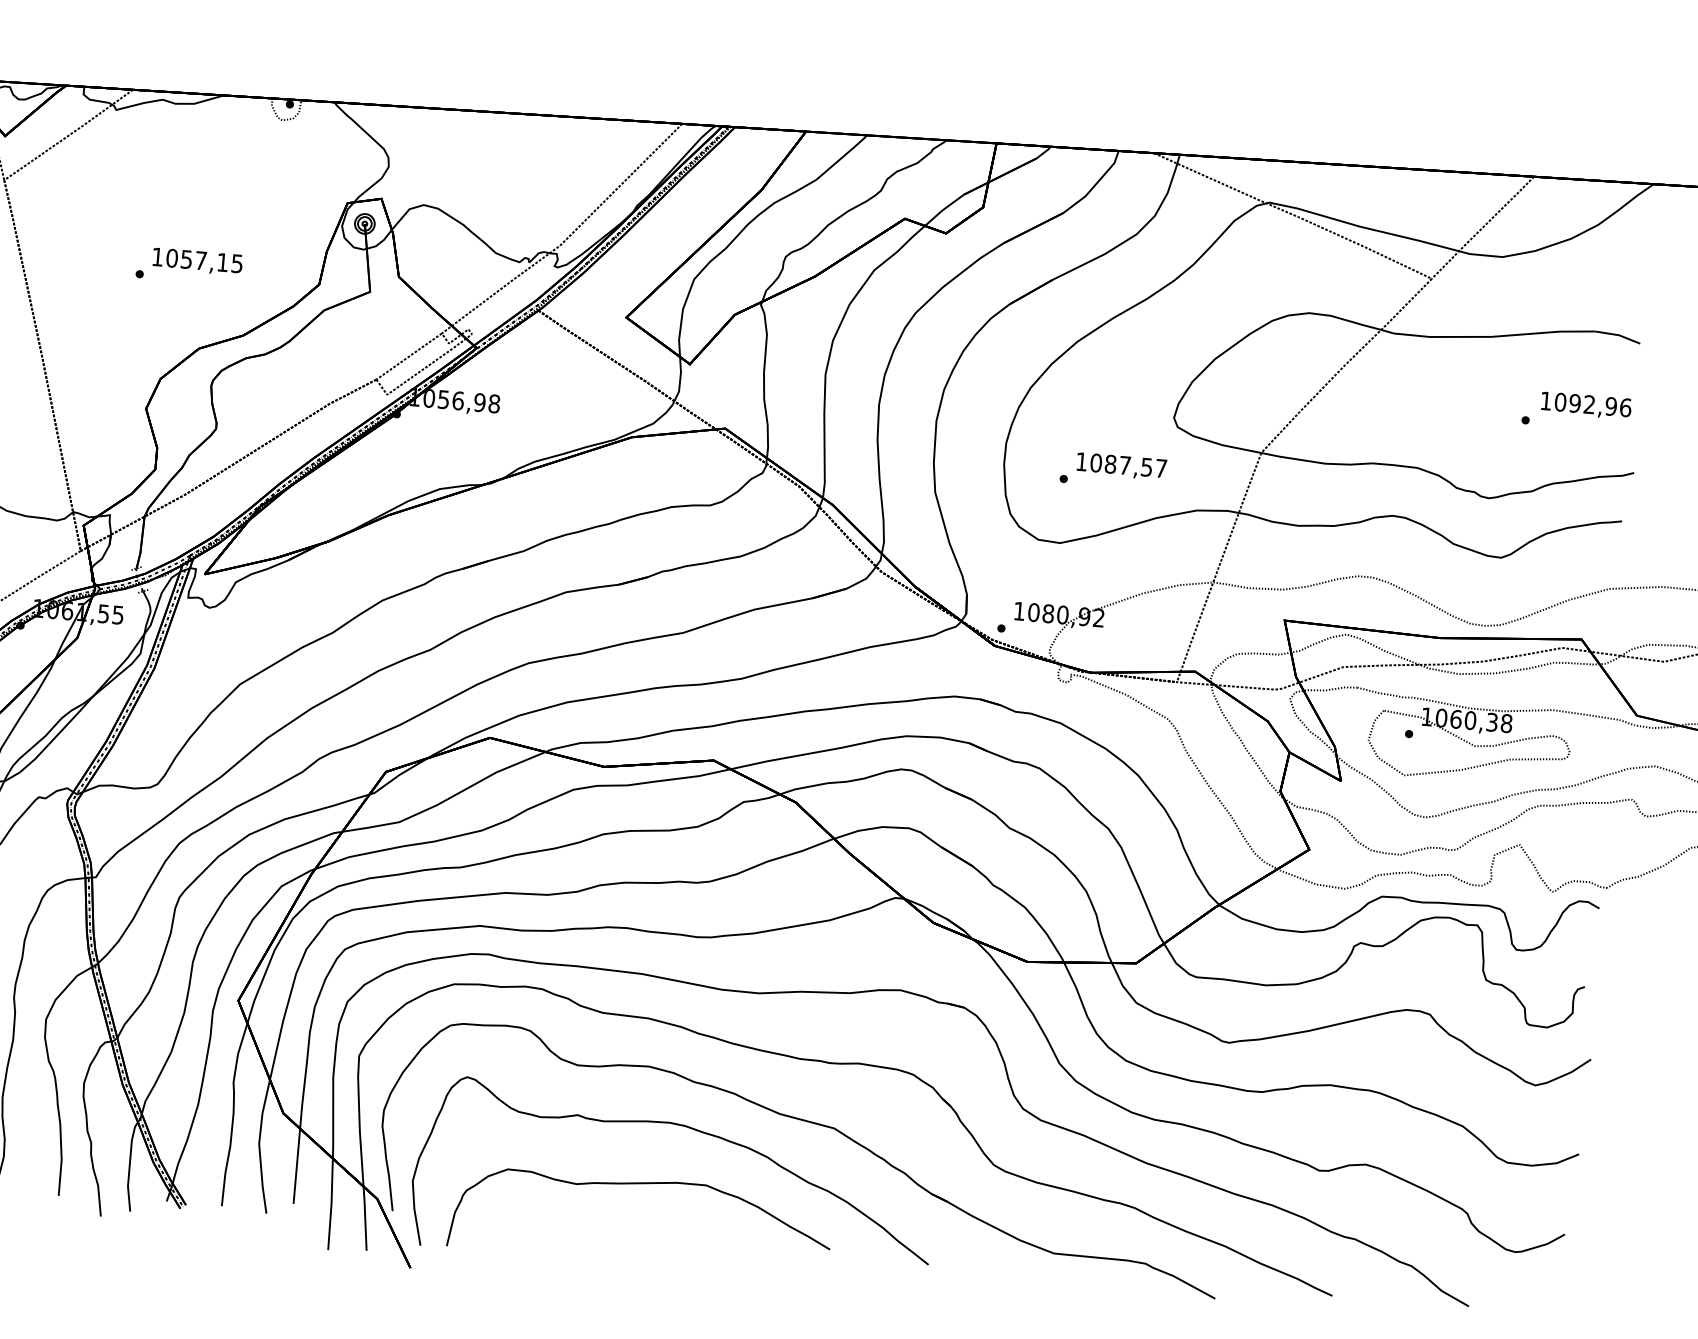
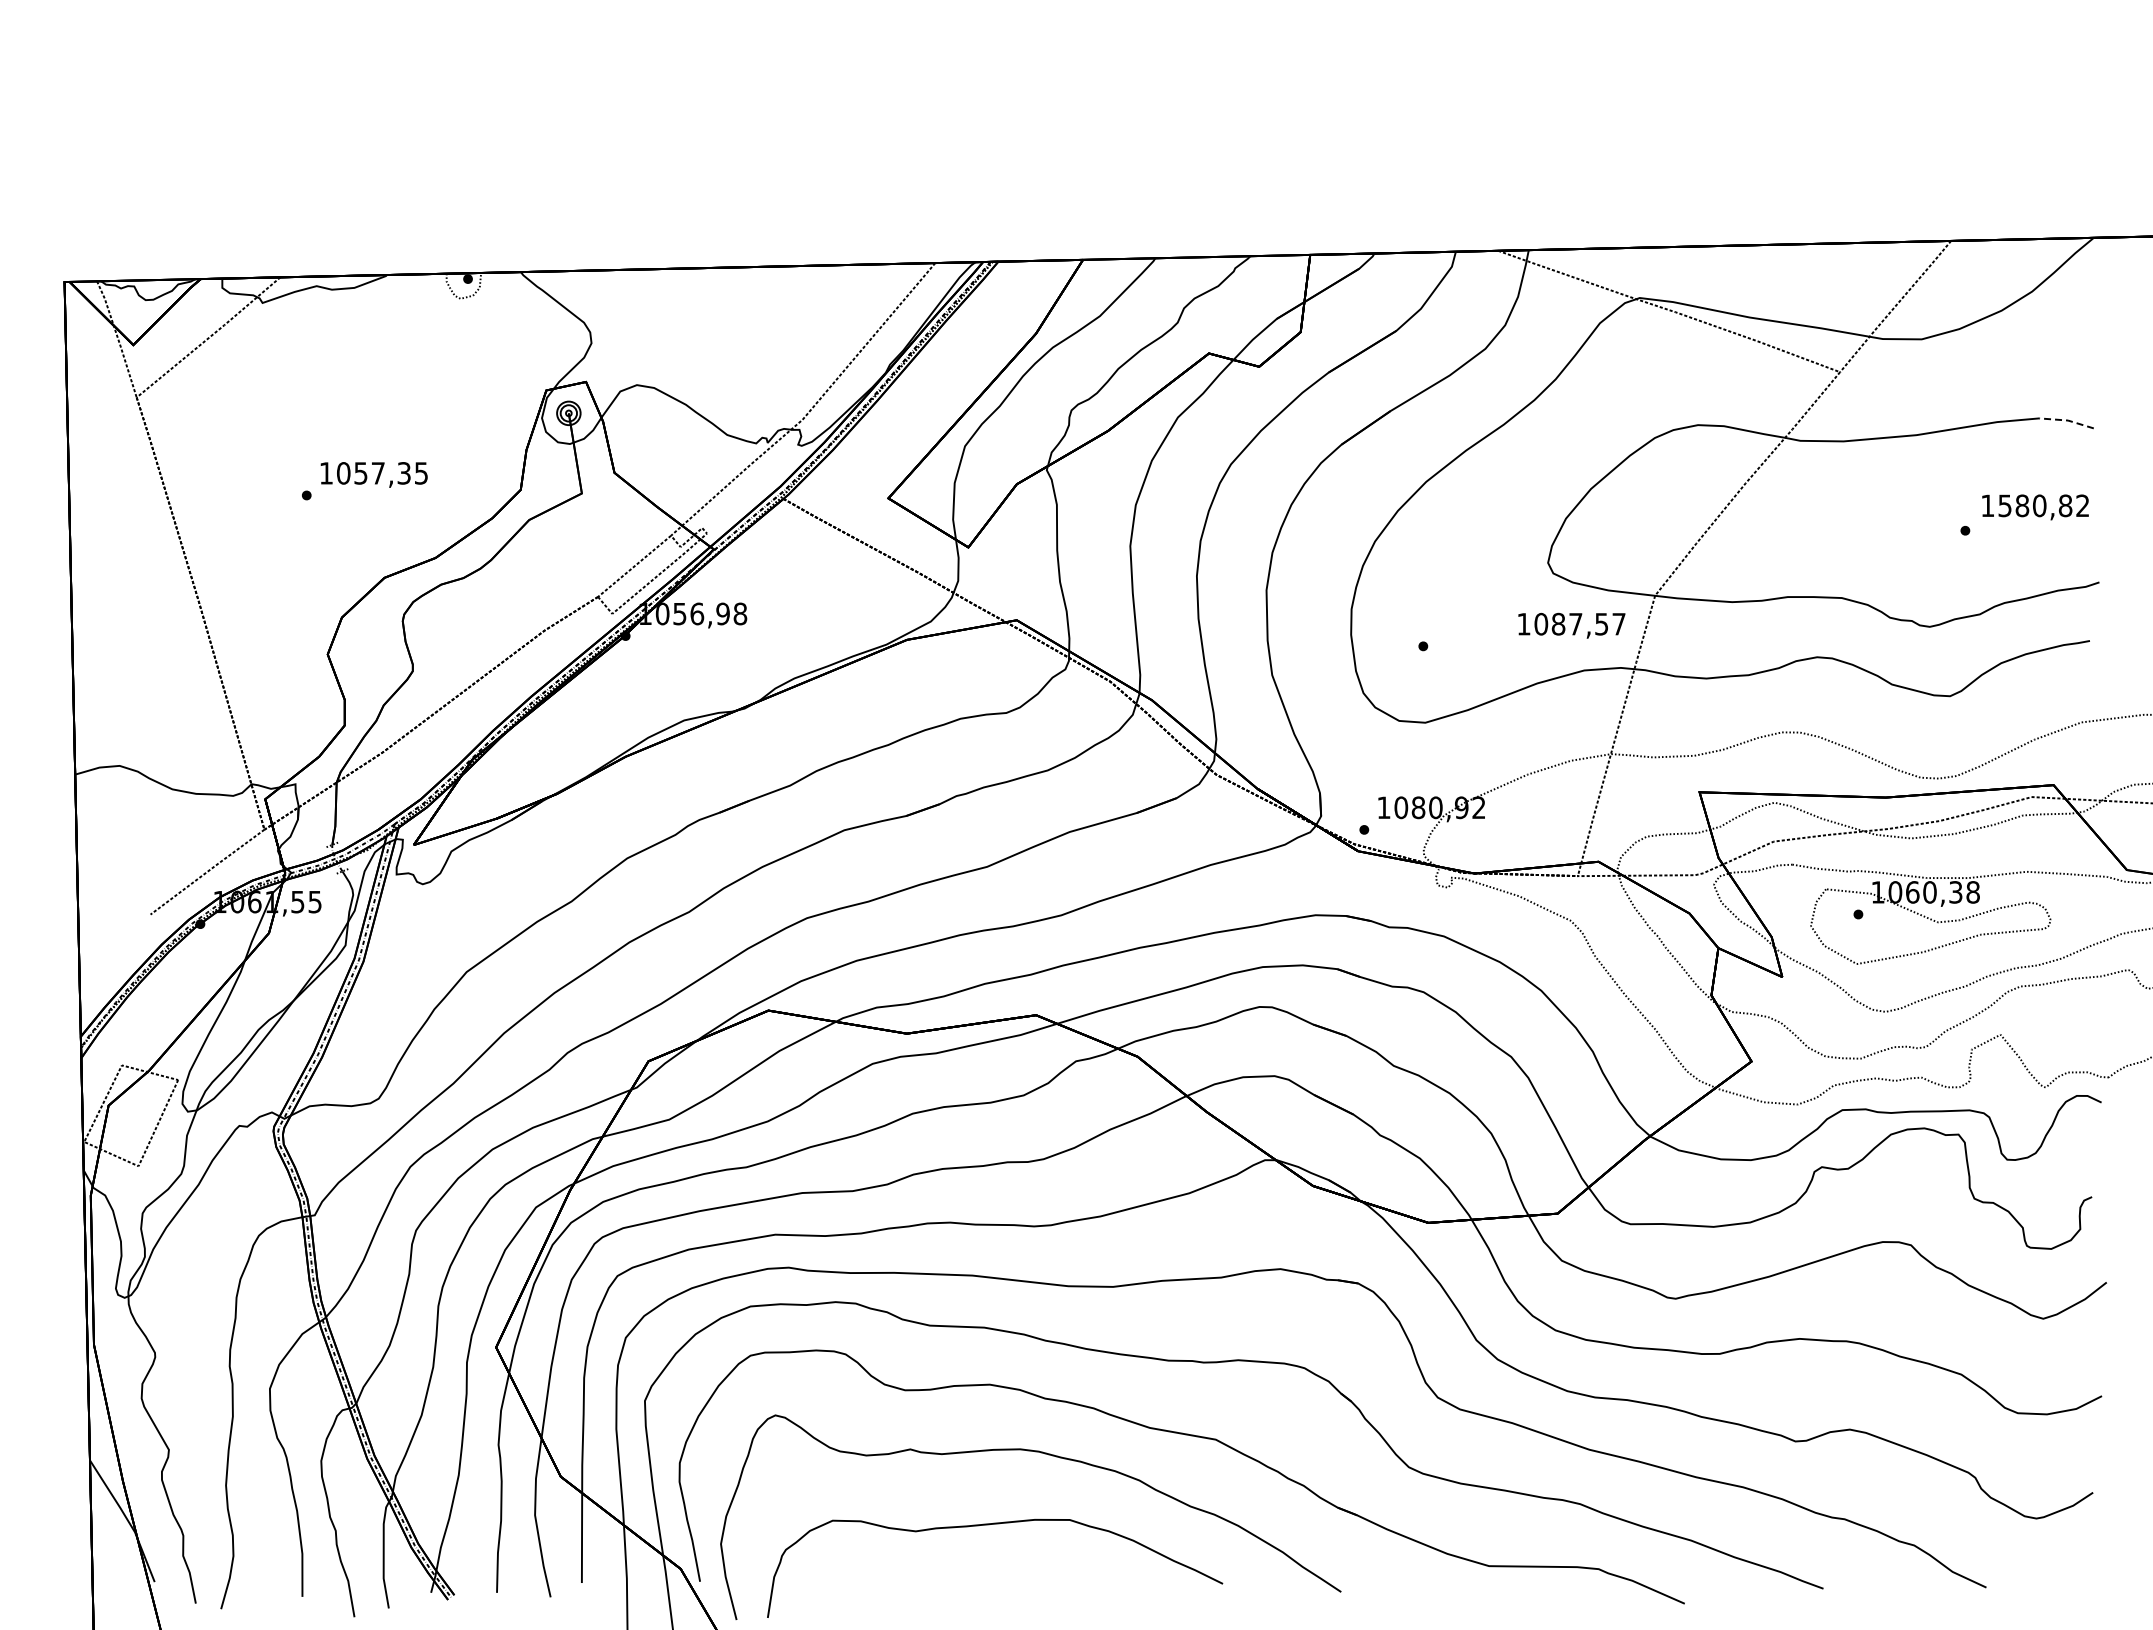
text: (222, 262) -> (403, 473), 1057,15 -> 1057,35
line: (1618, 335) -> (2067, 420), solid -> dashed
text: (1592, 404) -> (2043, 505), 1092,96 -> 1580,82
text: (1121, 466) -> (1571, 625), moved

